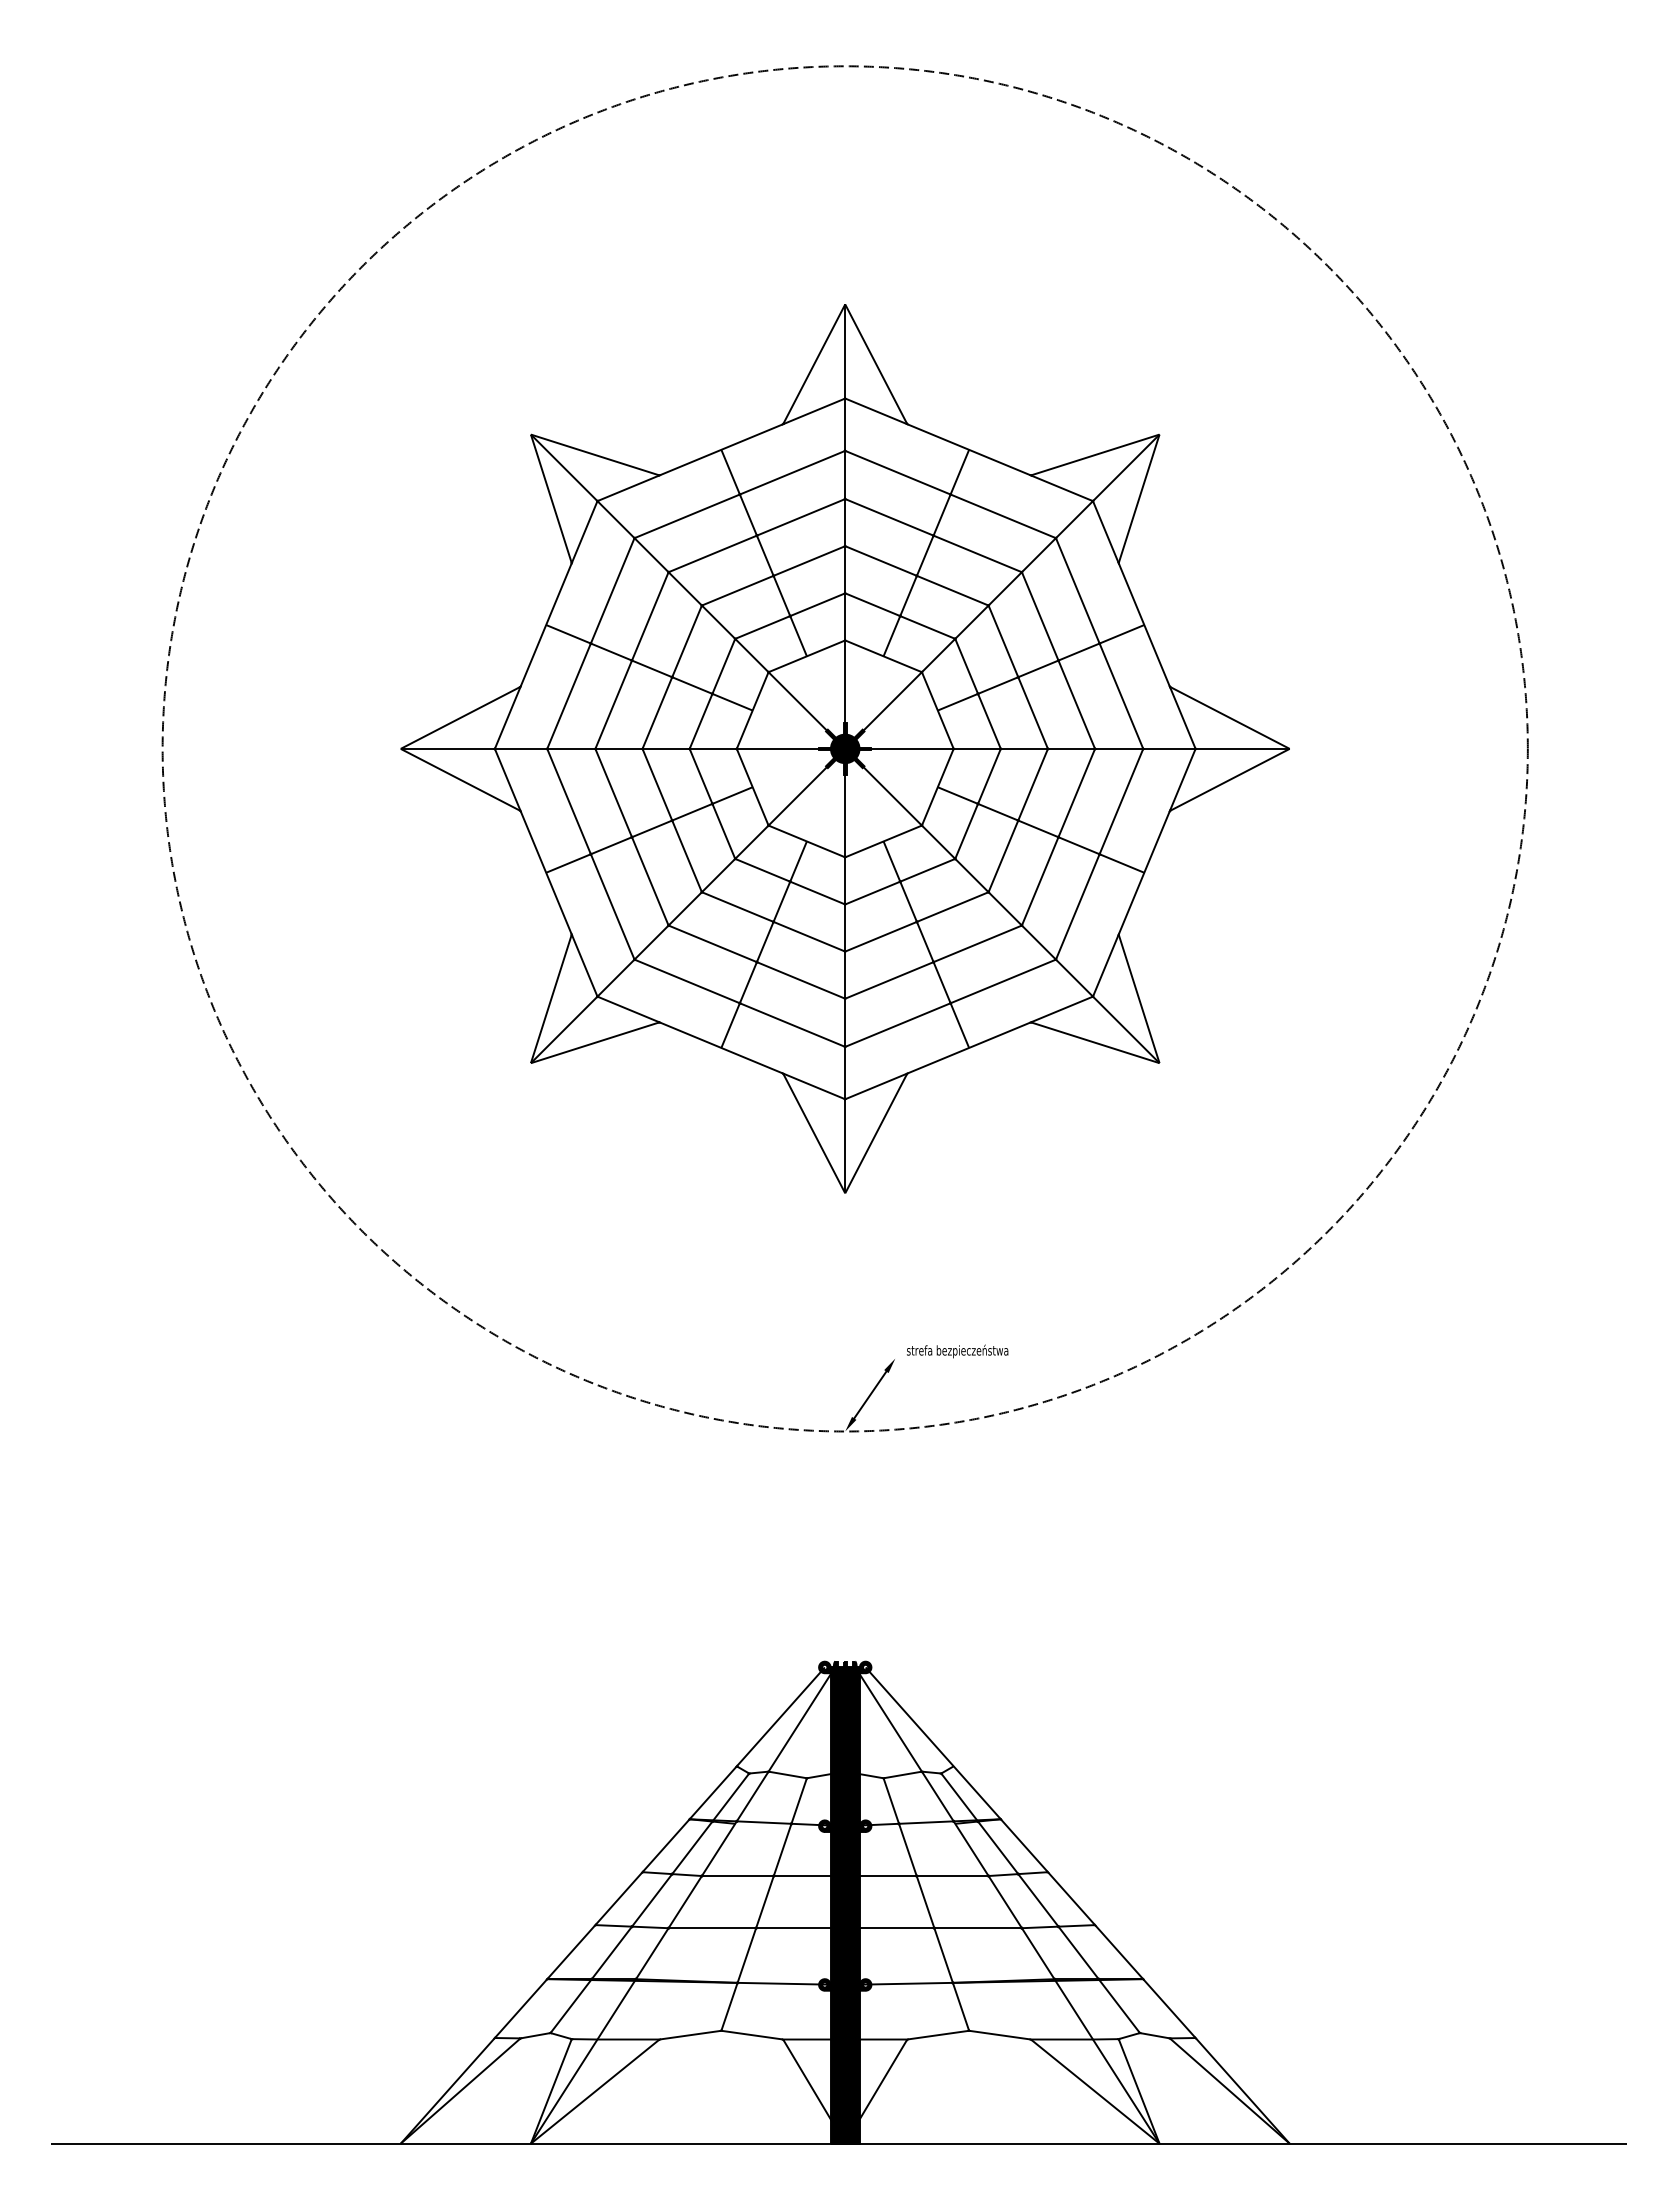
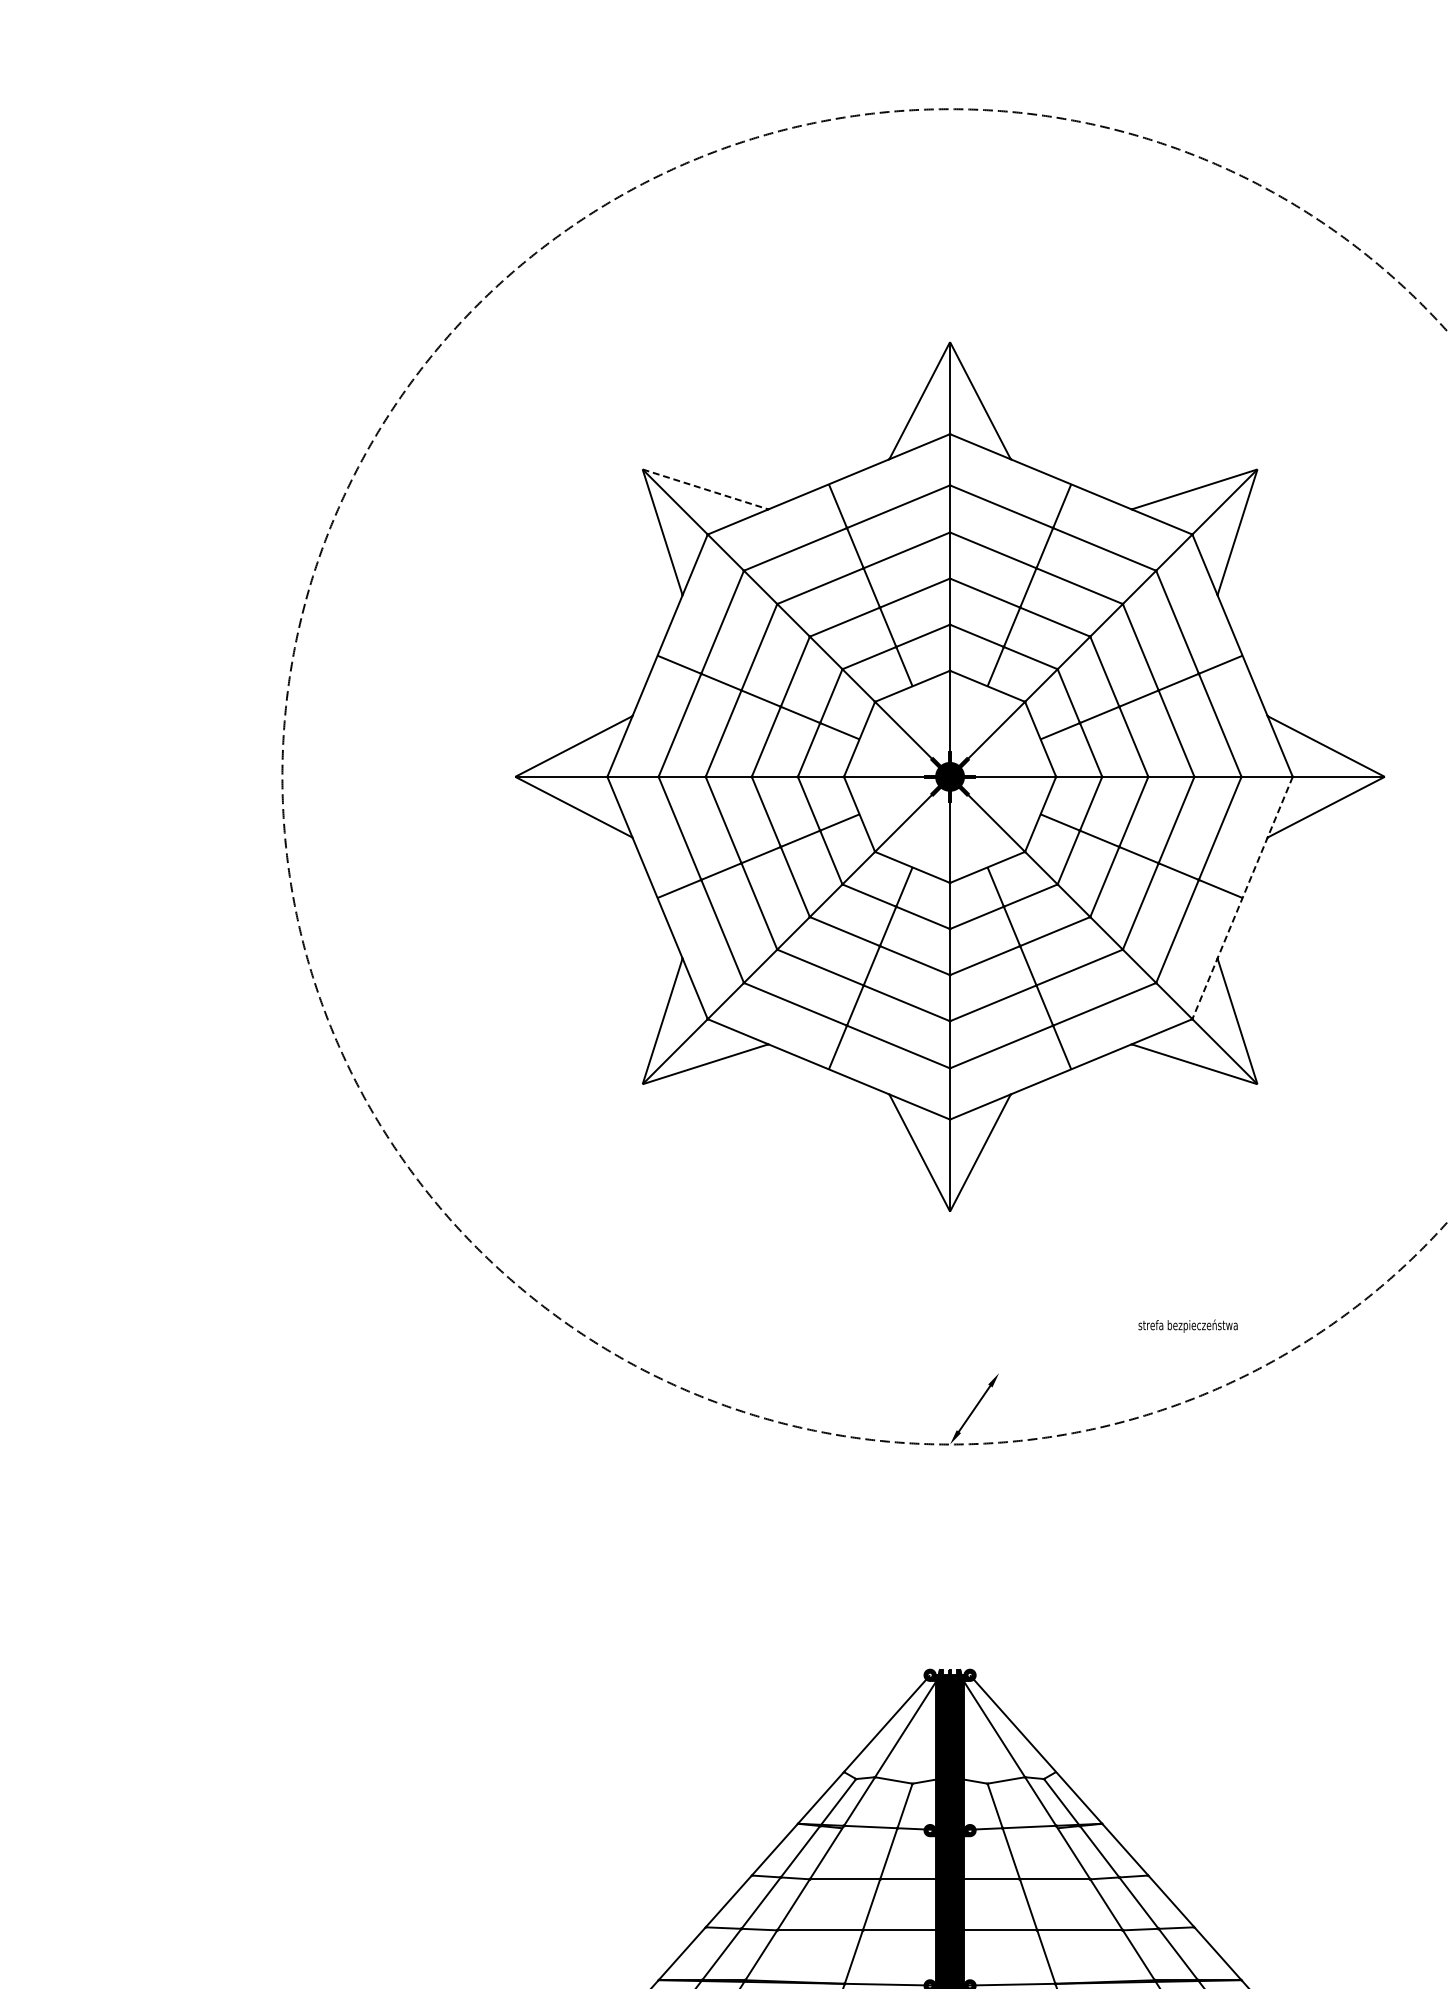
line: (595, 455) -> (705, 489), solid -> dashed
line: (1144, 873) -> (1242, 898), solid -> dashed
text: (957, 1351) -> (1188, 1326), moved

